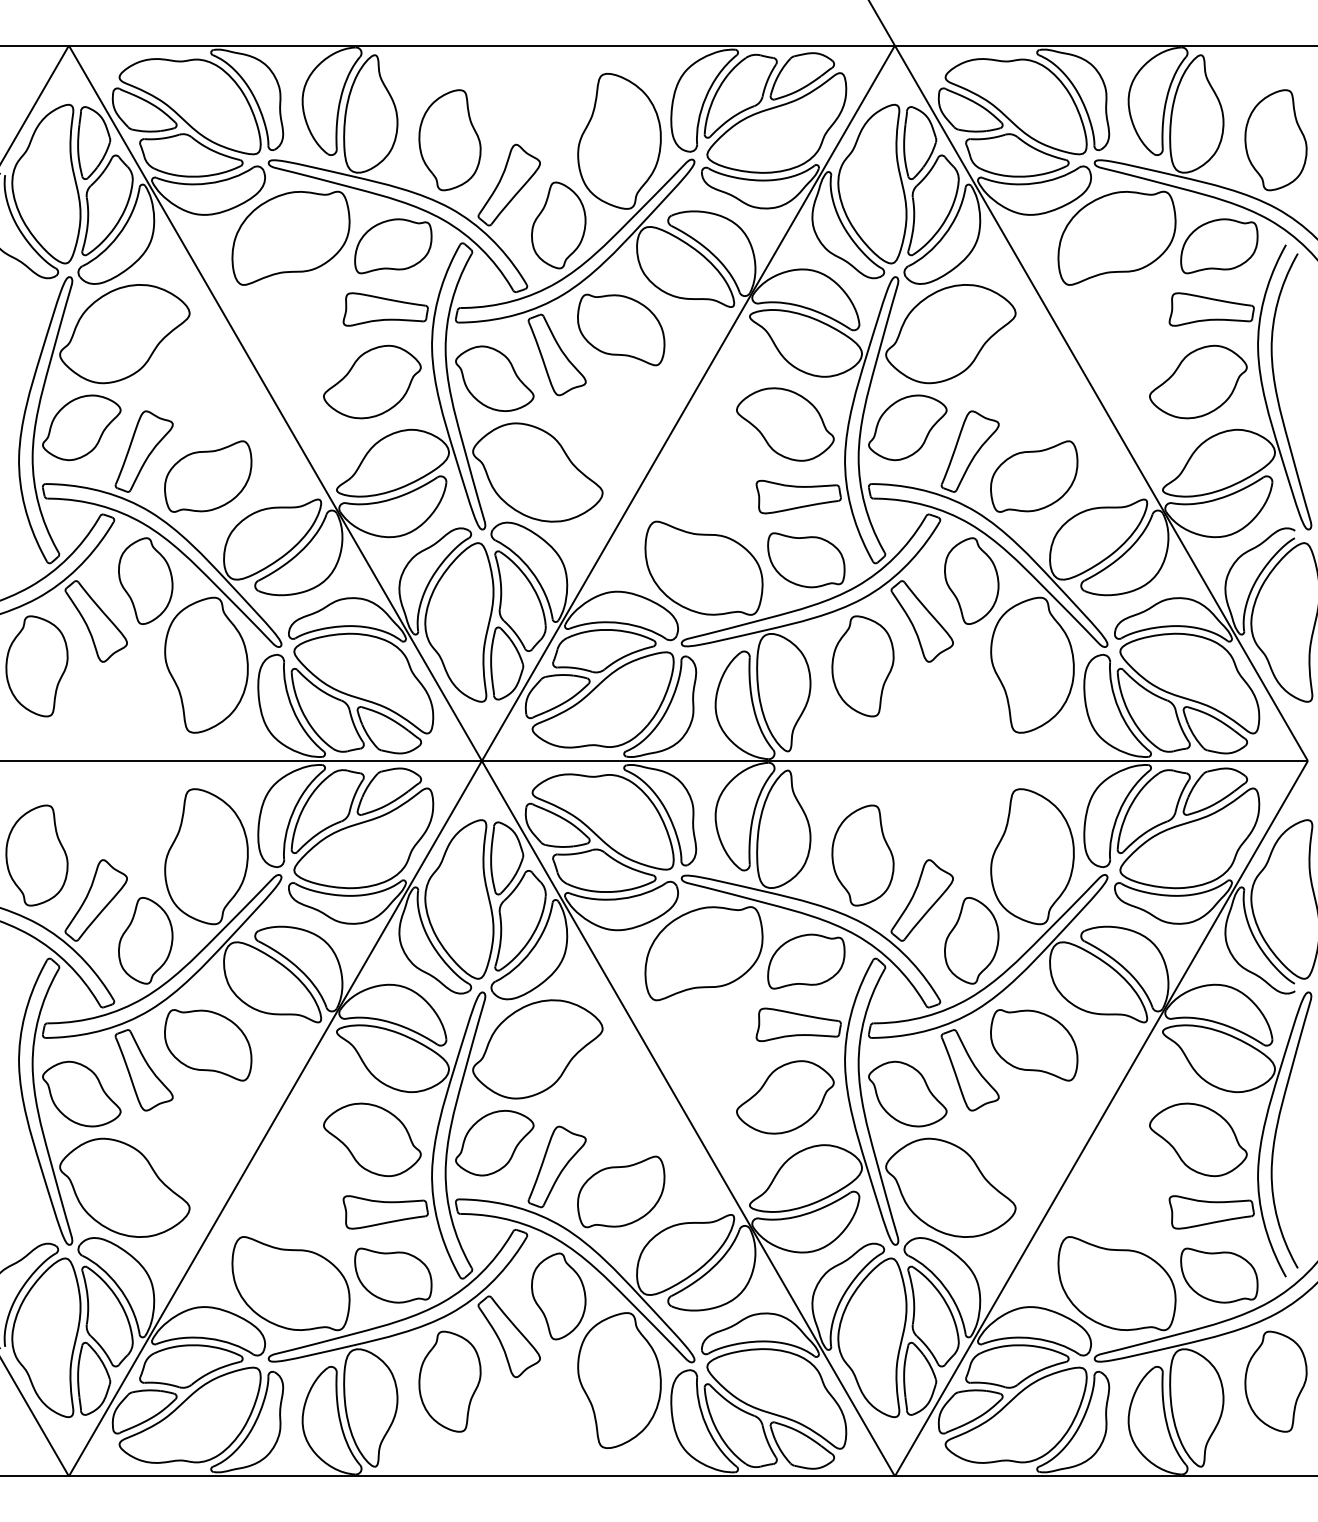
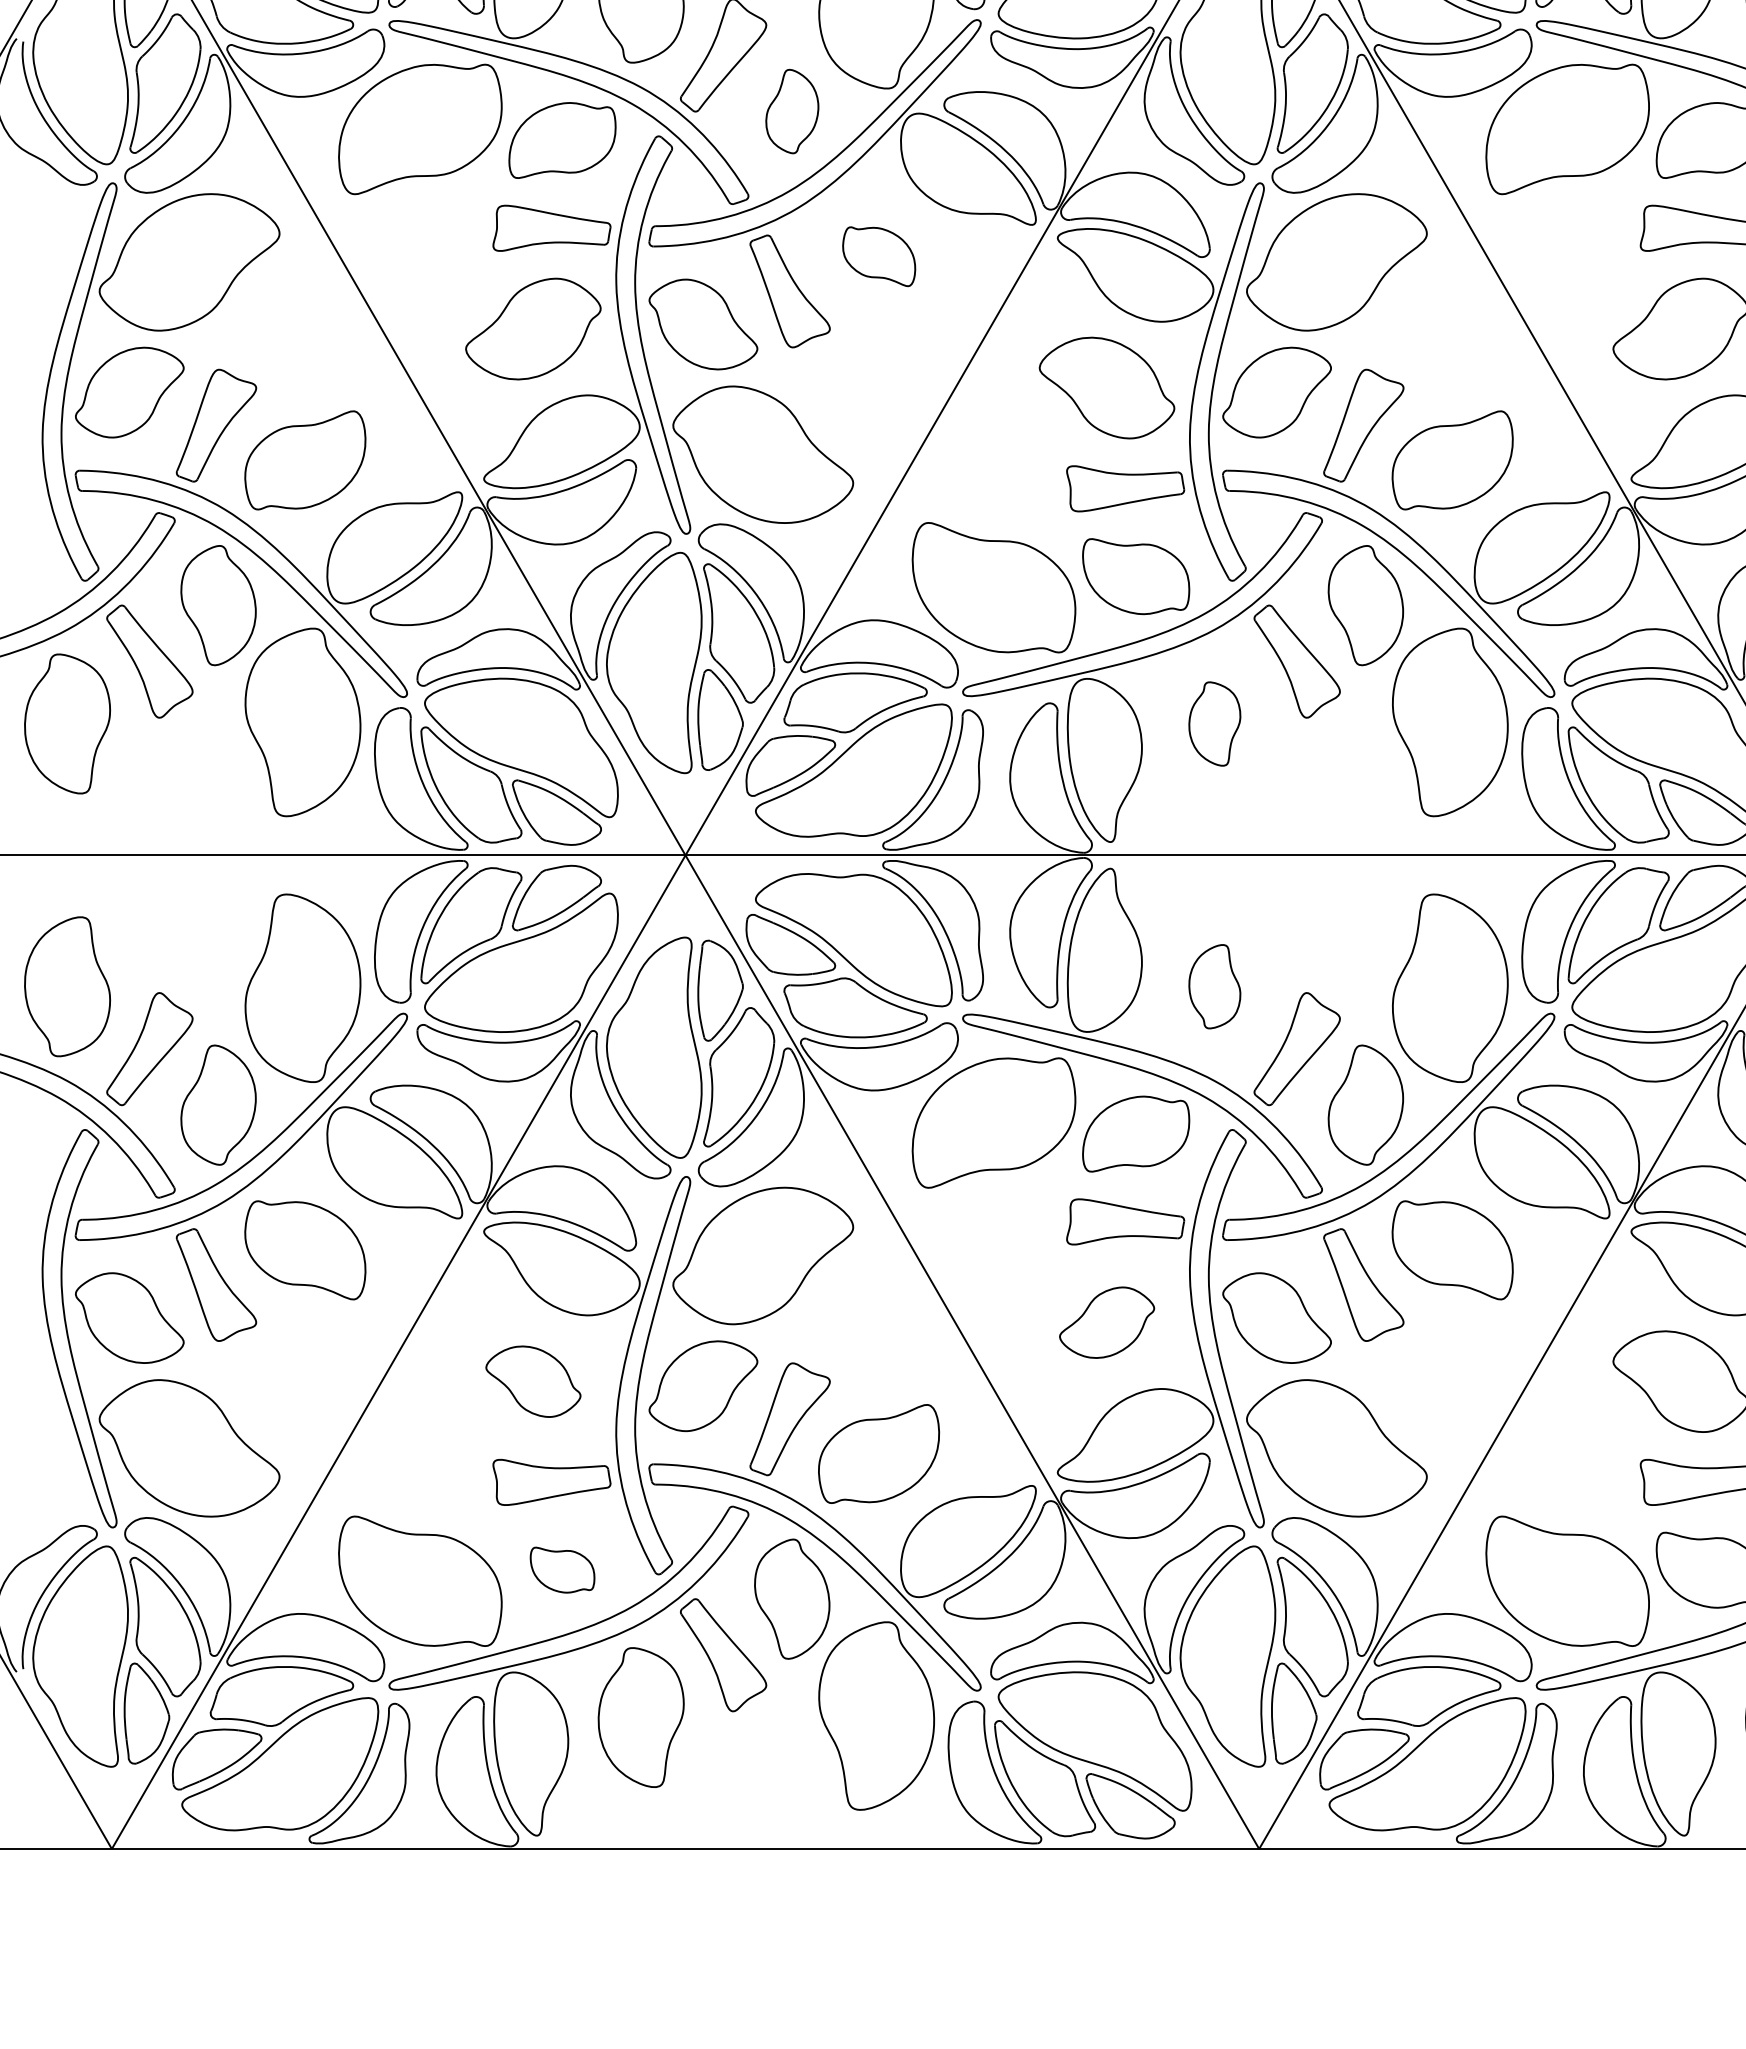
part: (558, 225) -> (791, 111), size x0.7
part: (621, 329) -> (879, 256), size x0.6
part: (862, 666) -> (1214, 724), size x0.6
part: (862, 855) -> (1214, 986), size x0.6
part: (785, 1097) -> (1107, 1322), size x0.7
part: (372, 1139) -> (533, 1381), size x0.7
part: (393, 1275) -> (562, 1570), size x0.6

